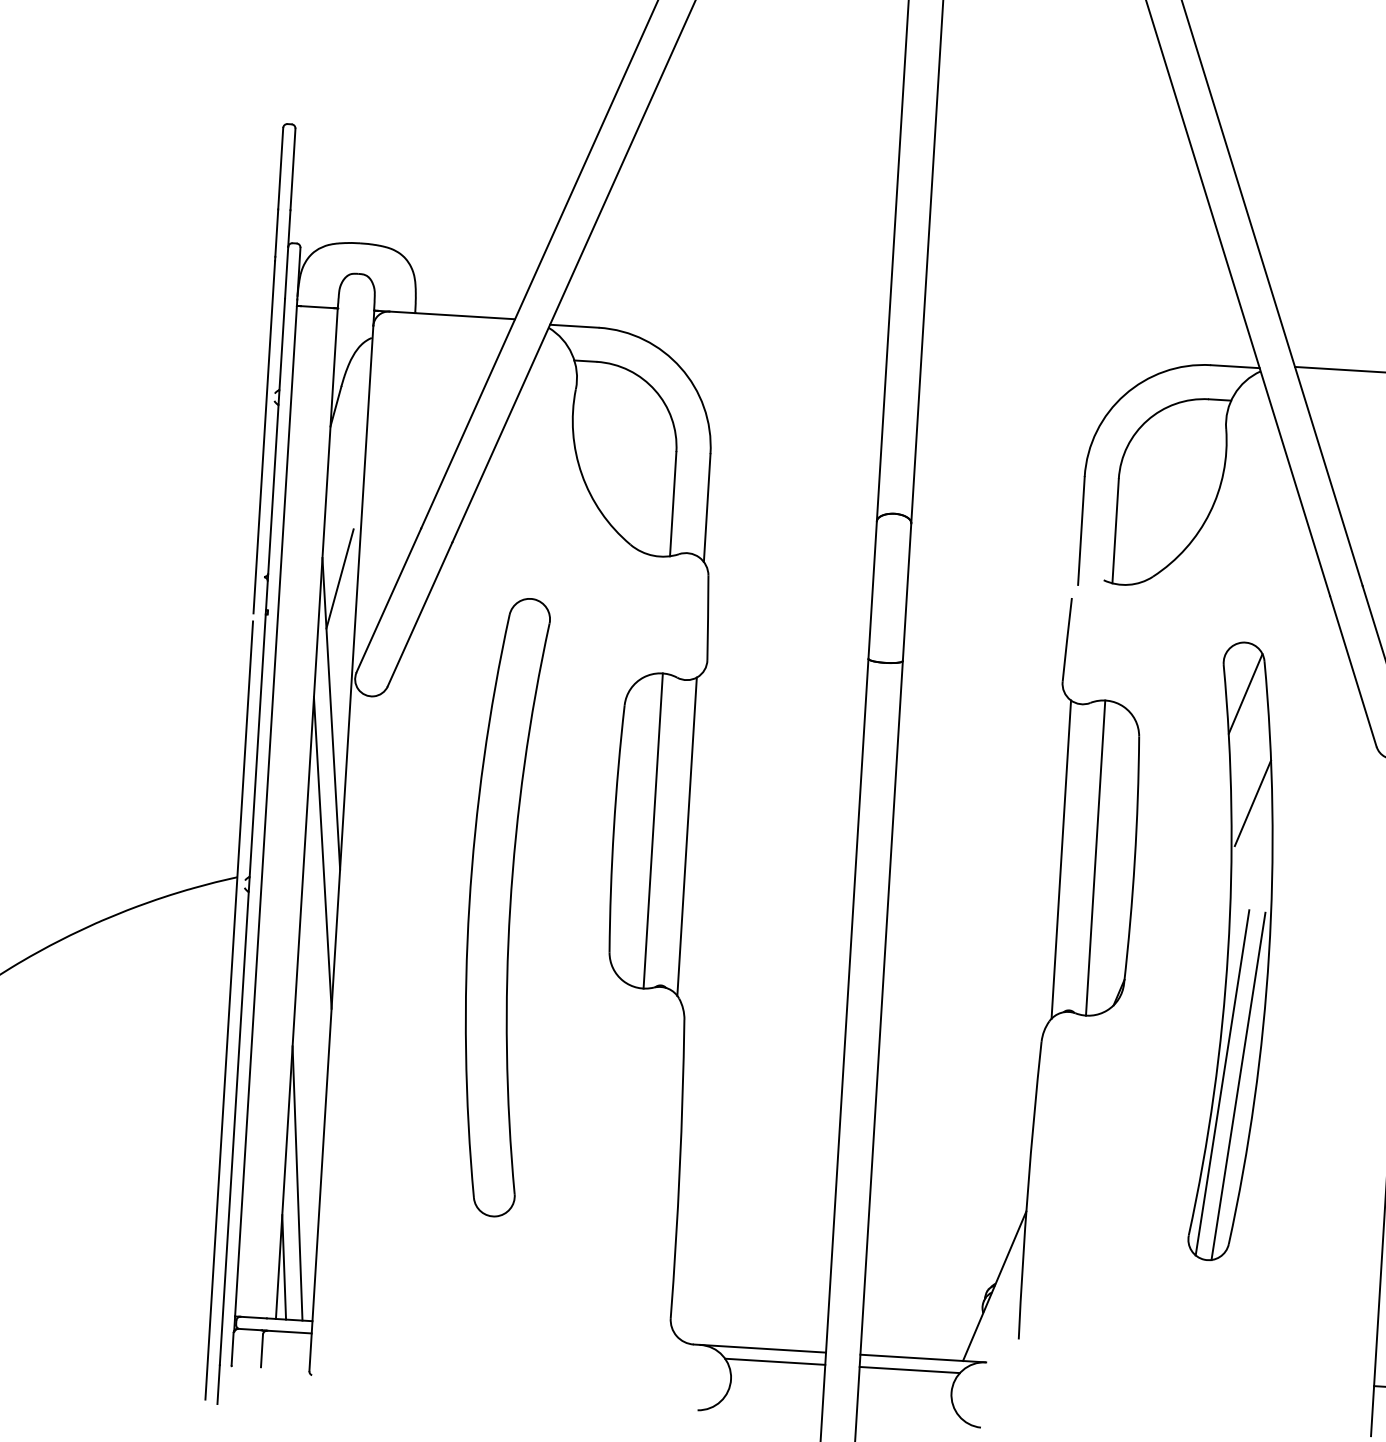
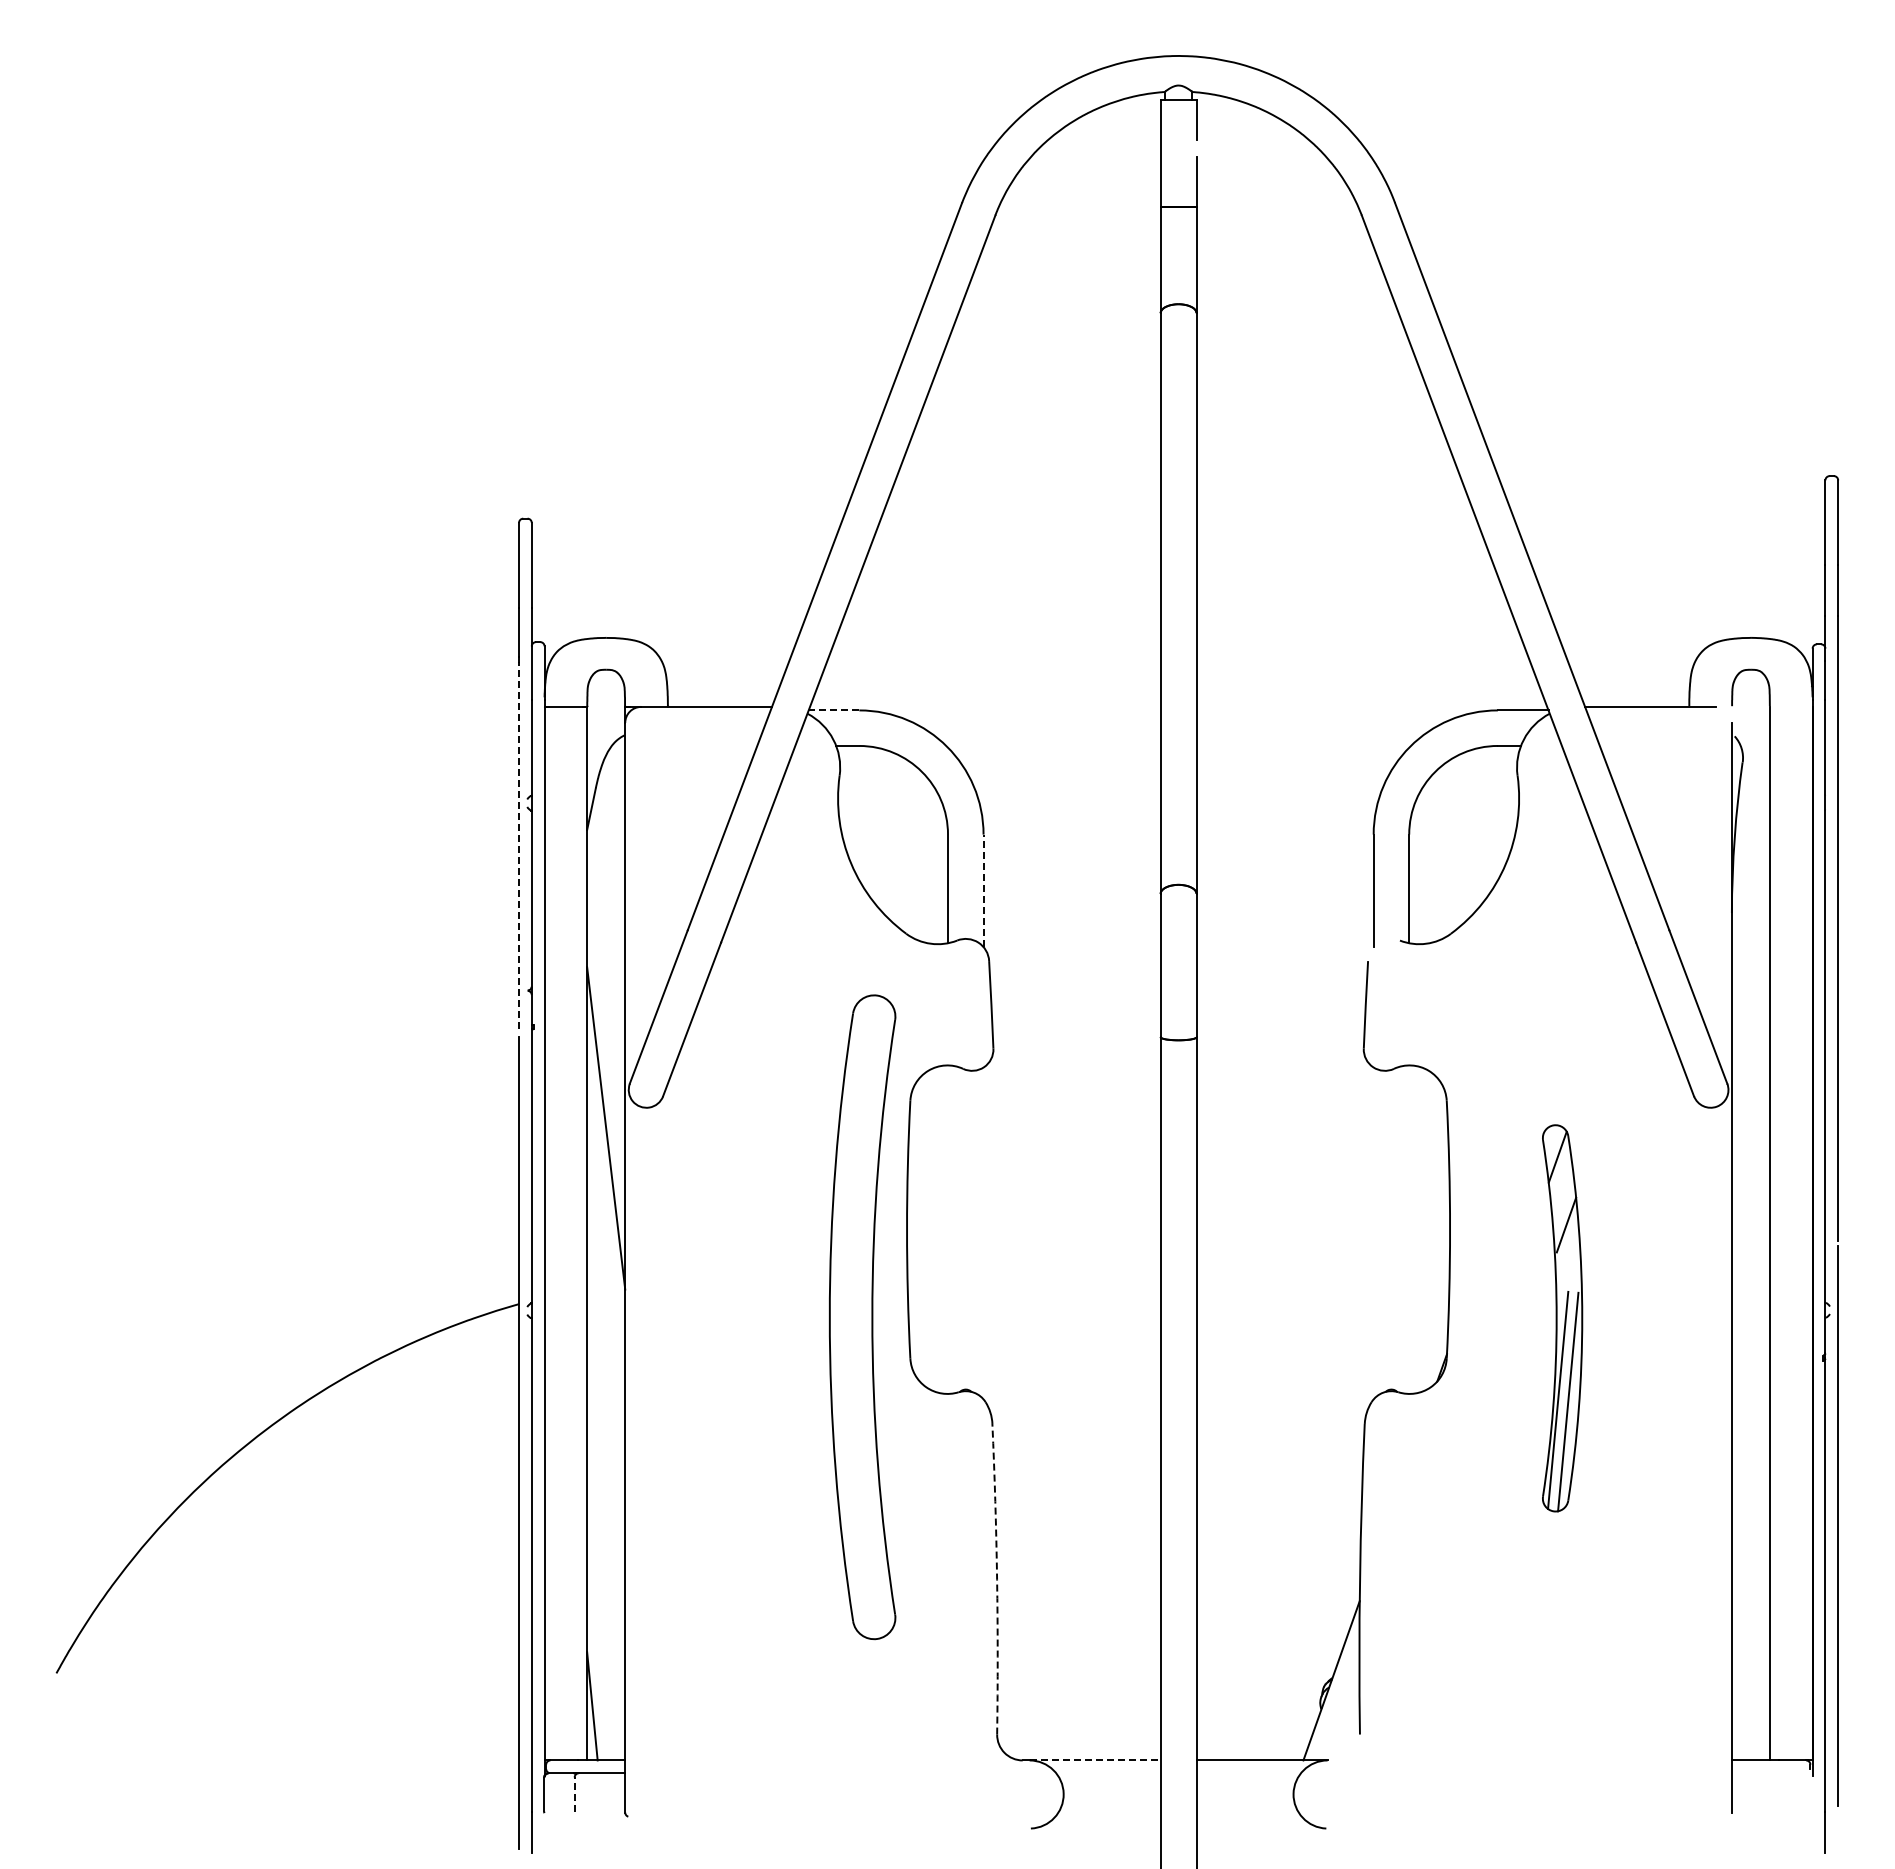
line: (573, 326) -> (833, 710), solid -> dashed
line: (264, 437) -> (519, 845), solid -> dashed
line: (707, 507) -> (983, 890), solid -> dashed
line: (339, 578) -> (606, 987), removed
line: (653, 830) -> (948, 1229), removed
line: (687, 836) -> (983, 1233), removed
line: (323, 853) -> (606, 1273), removed
line: (1095, 857) -> (1409, 1229), removed
line: (1061, 859) -> (1373, 1233), removed
part: (500, 907) -> (862, 1317), moved
part: (1237, 952) -> (1562, 1318), size x0.6
arc: (680, 1169) -> (997, 1579), solid -> dashed
line: (297, 1183) -> (600, 1618), removed
line: (763, 1348) -> (1095, 1760), solid -> dashed
line: (261, 1350) -> (574, 1794), solid -> dashed
line: (775, 1362) -> (1108, 1773), removed
line: (909, 1370) -> (1248, 1773), removed

